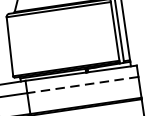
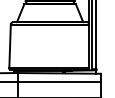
line: (83, 85) -> (59, 82), dashed -> solid

